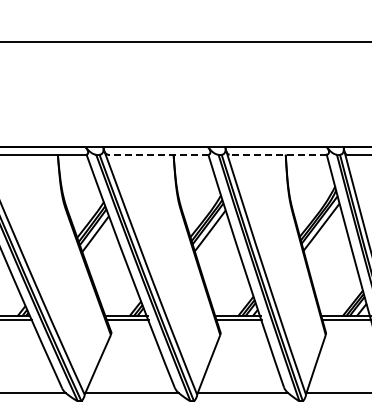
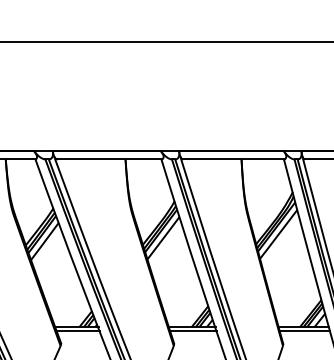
line: (158, 154) -> (109, 159), dashed -> solid
line: (278, 154) -> (234, 159), dashed -> solid

